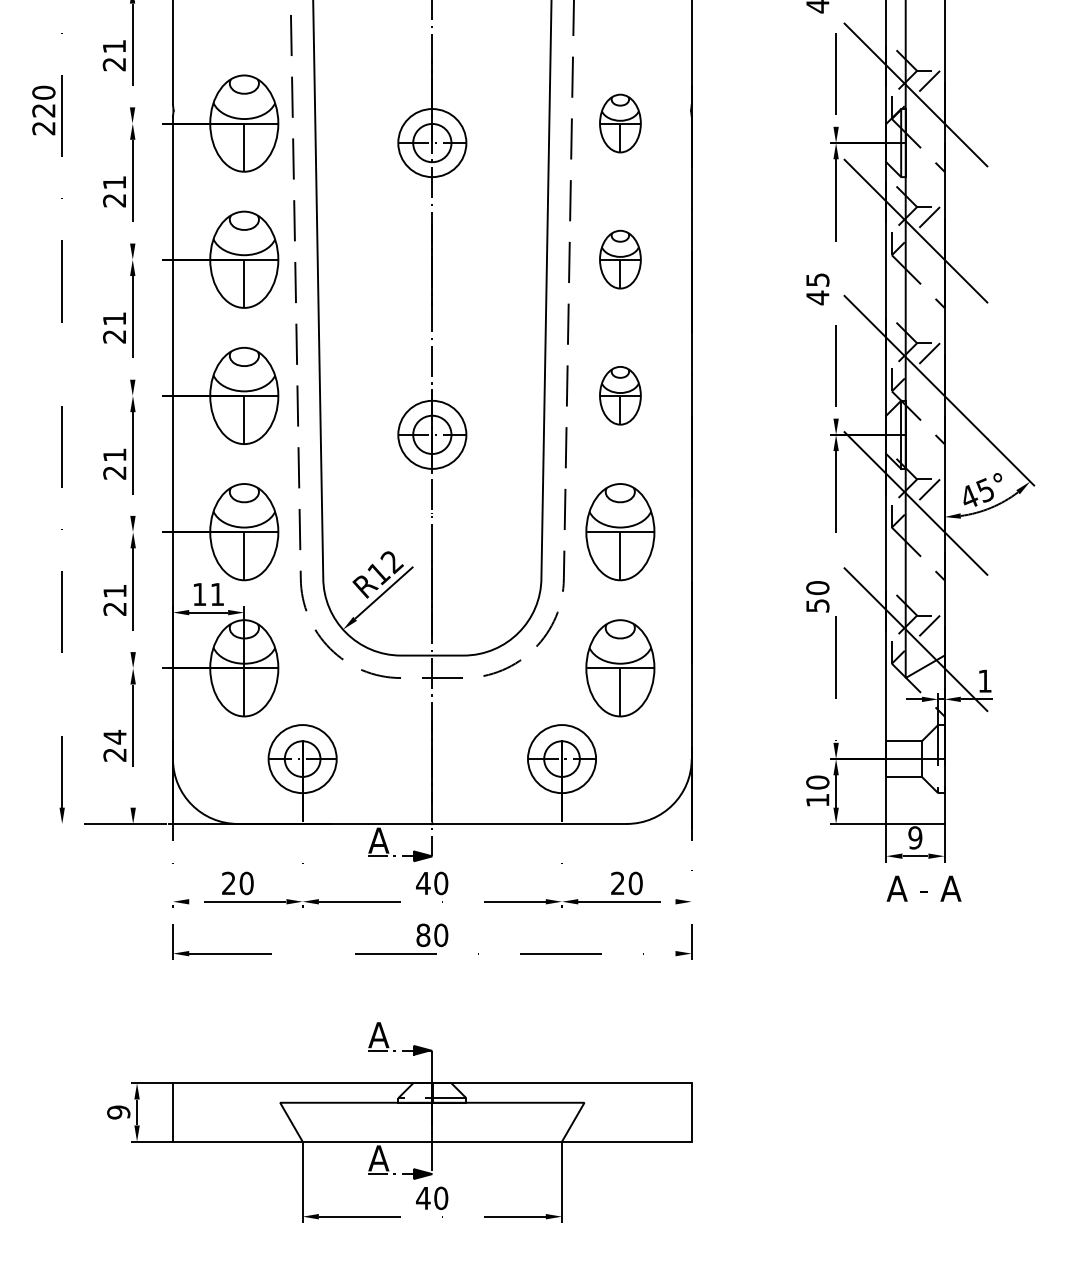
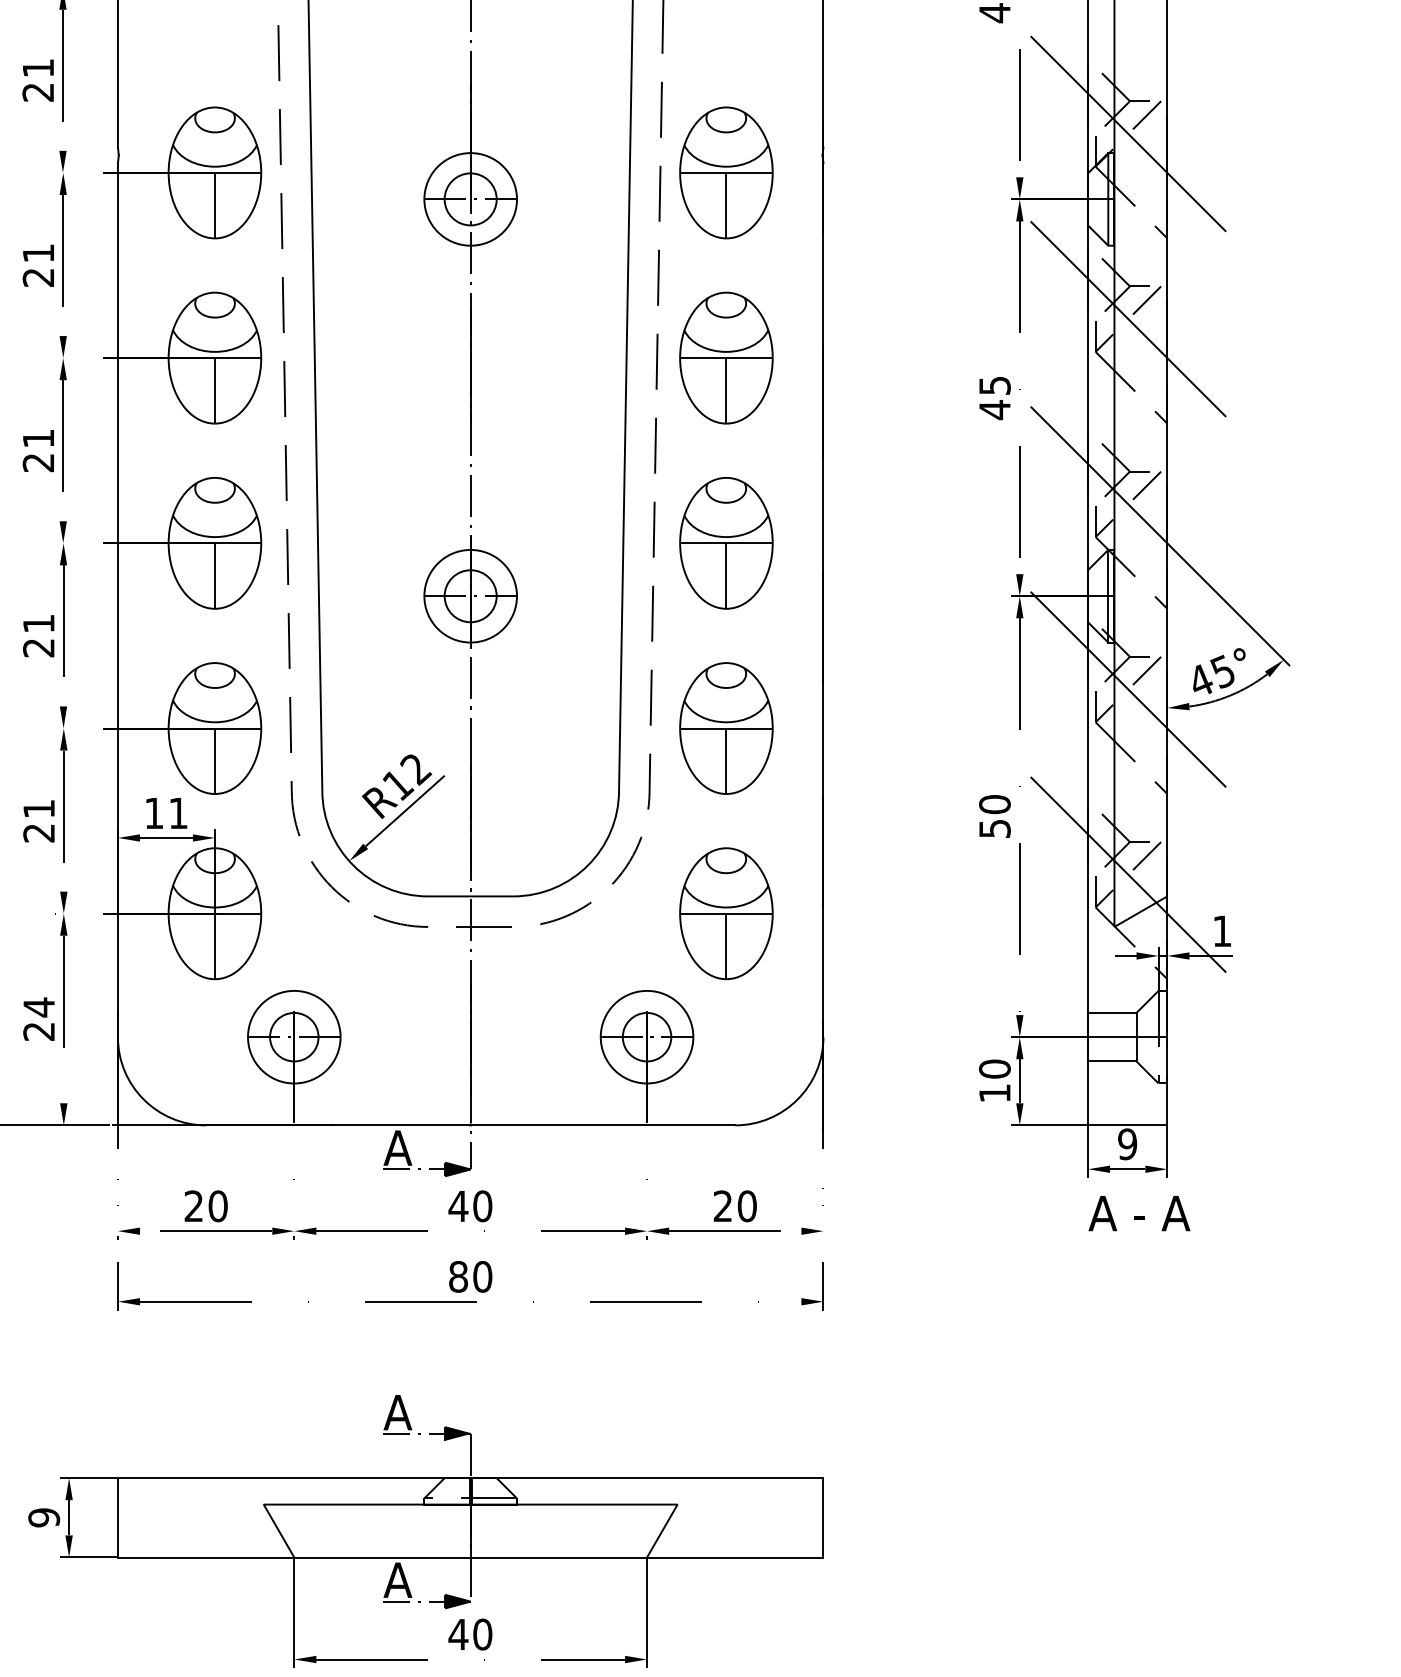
part: (620, 123) -> (726, 172), size x1.67
part: (620, 259) -> (726, 357), size x1.67
part: (620, 395) -> (726, 542), size x1.67

